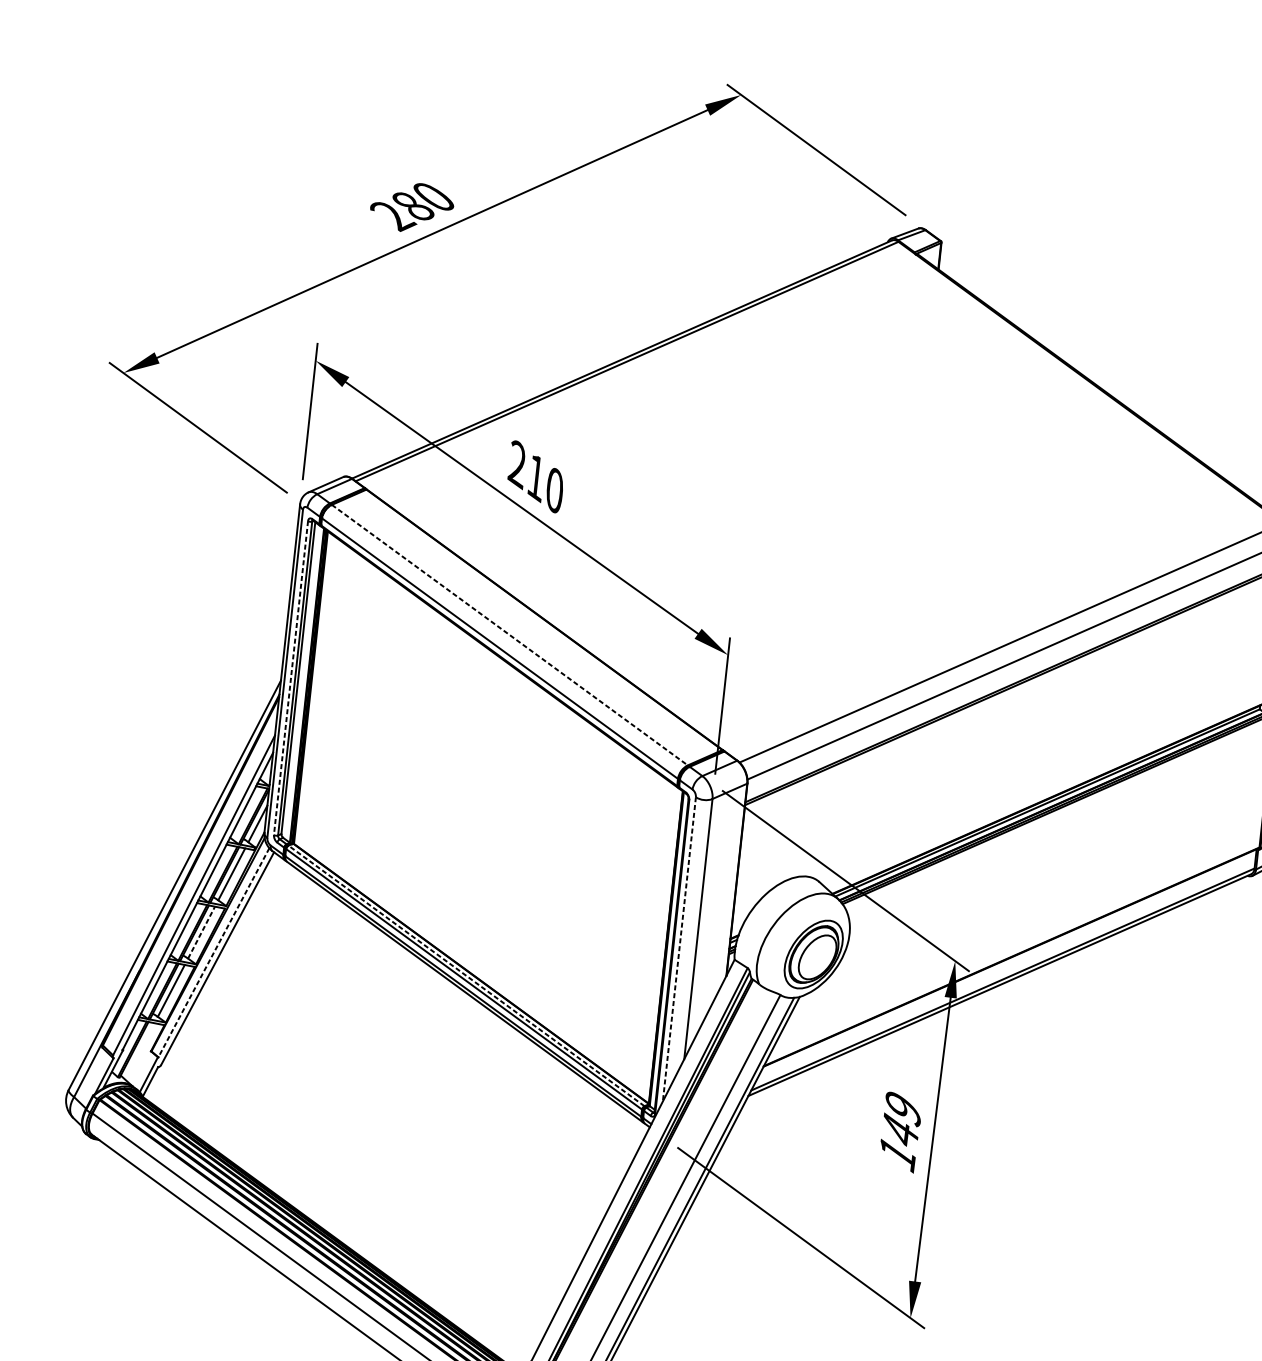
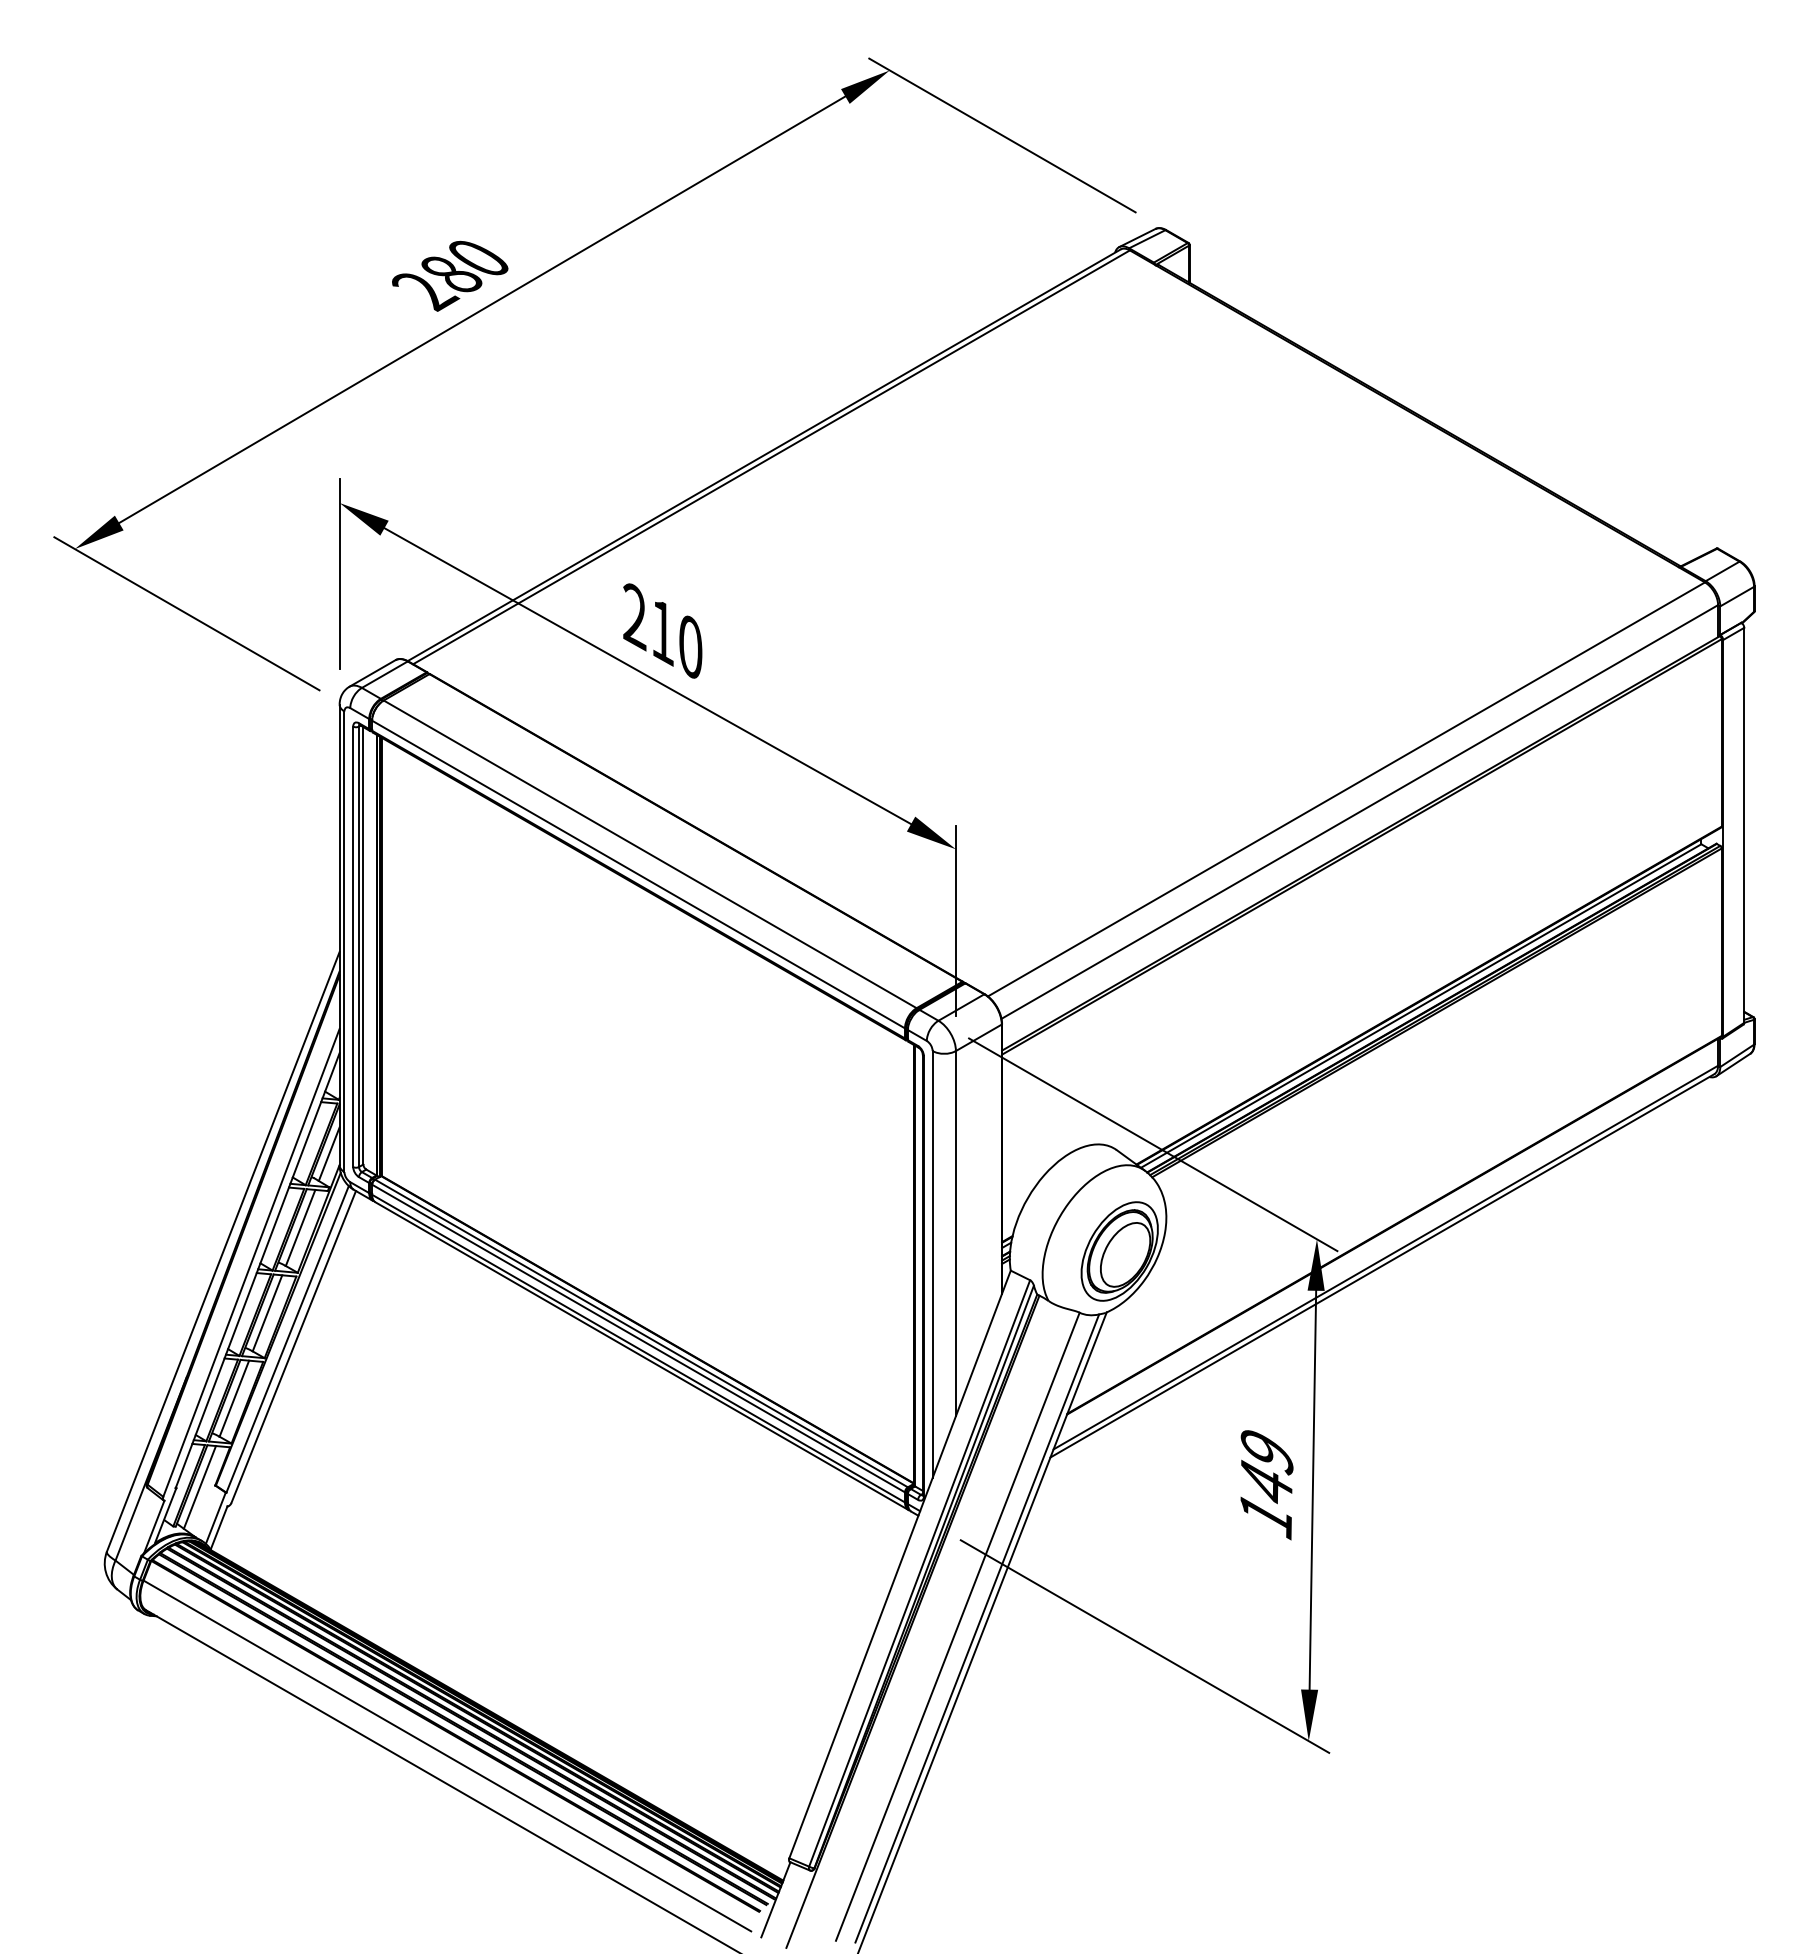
line: (510, 635) -> (650, 854), dashed -> solid
line: (291, 678) -> (353, 947), dashed -> solid
line: (201, 932) -> (267, 1313), dashed -> solid
line: (679, 950) -> (932, 1265), dashed -> solid
line: (213, 952) -> (287, 1339), dashed -> solid
line: (466, 975) -> (641, 1333), dashed -> solid
line: (139, 1051) -> (199, 1487), added

